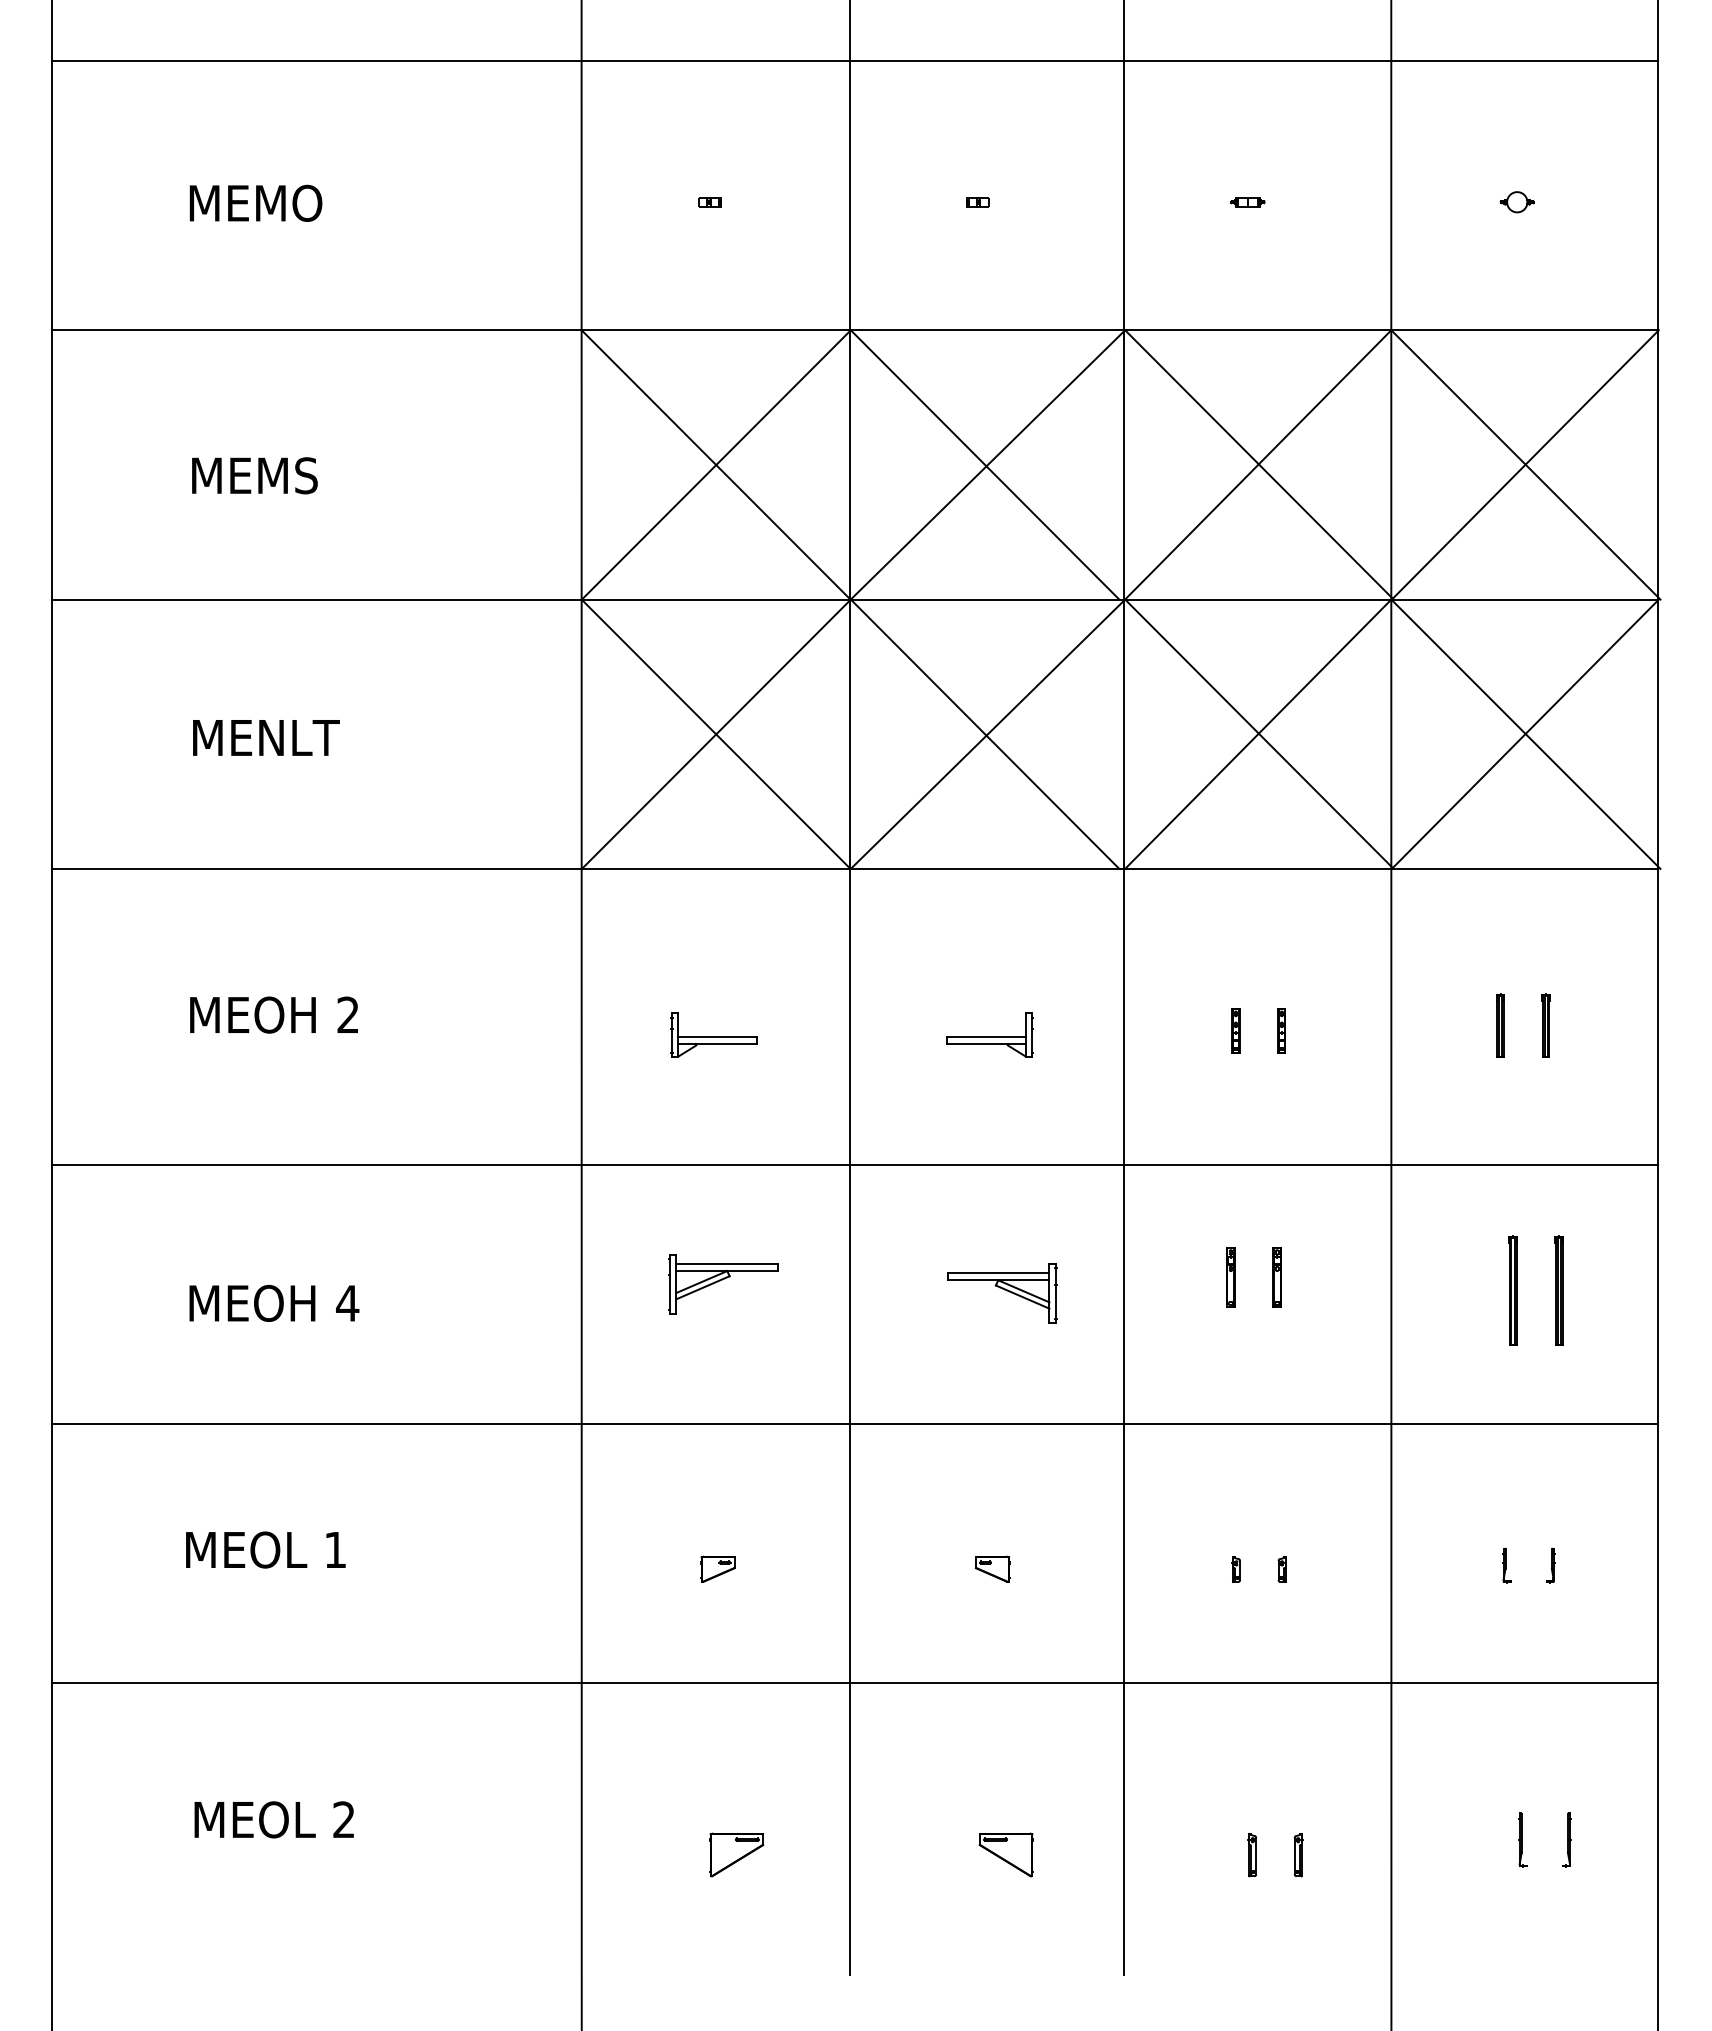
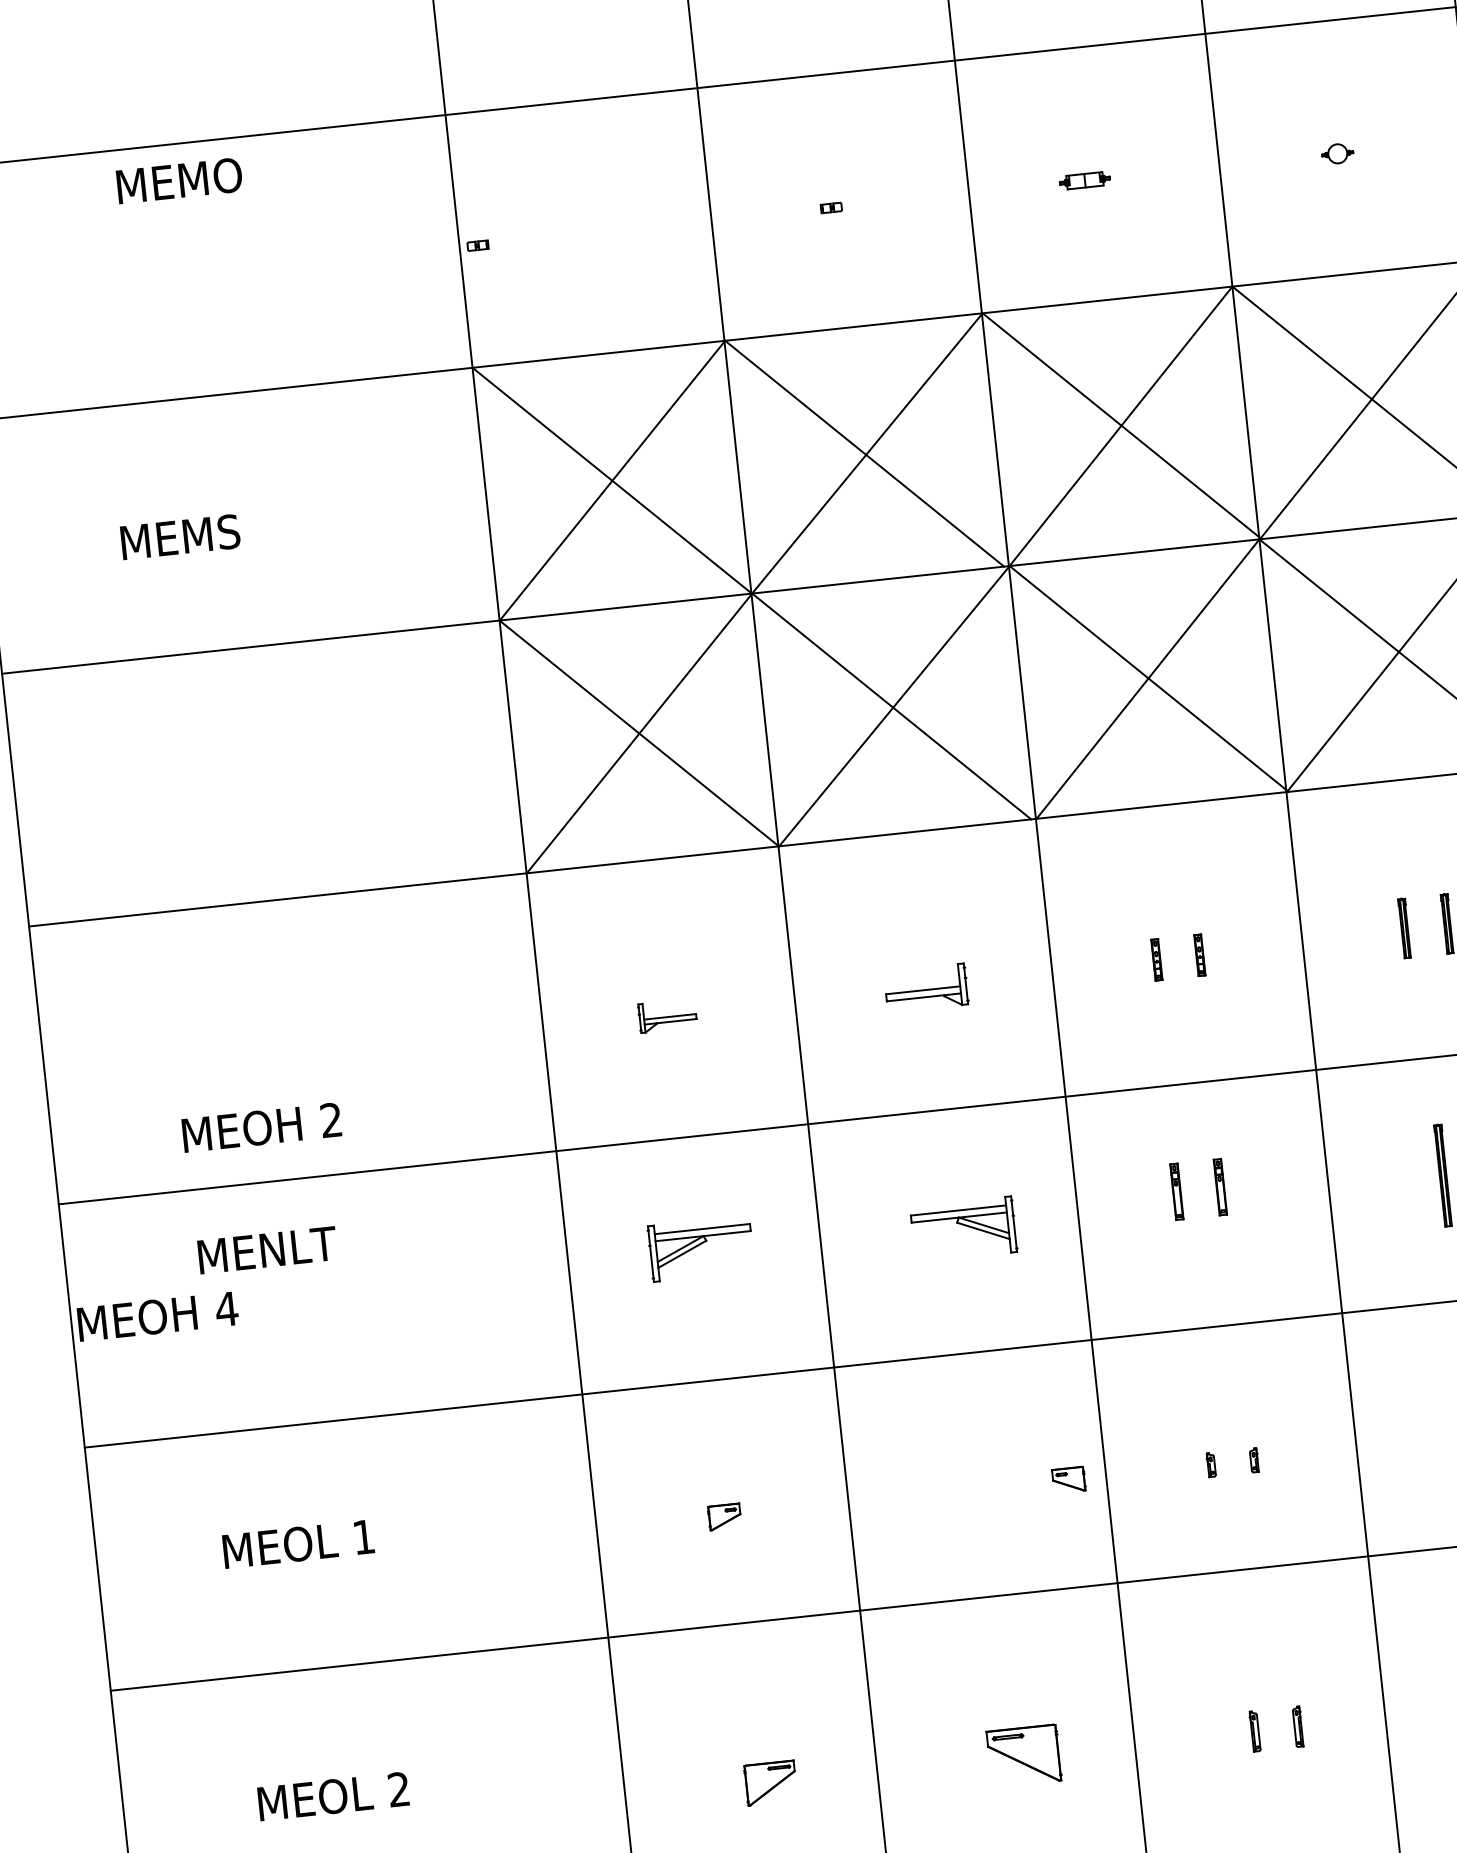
text: (255, 202) -> (179, 180), moved
part: (709, 202) -> (477, 246), moved
part: (1247, 202) -> (1084, 181), size x1.6
text: (266, 737) -> (267, 1249), moved
text: (273, 1014) -> (261, 1127), moved
part: (713, 1034) -> (666, 1015), size x0.7
text: (274, 1302) -> (157, 1315), moved
part: (992, 1568) -> (1068, 1479), moved
part: (1005, 1854) -> (1023, 1755), size x1.4

